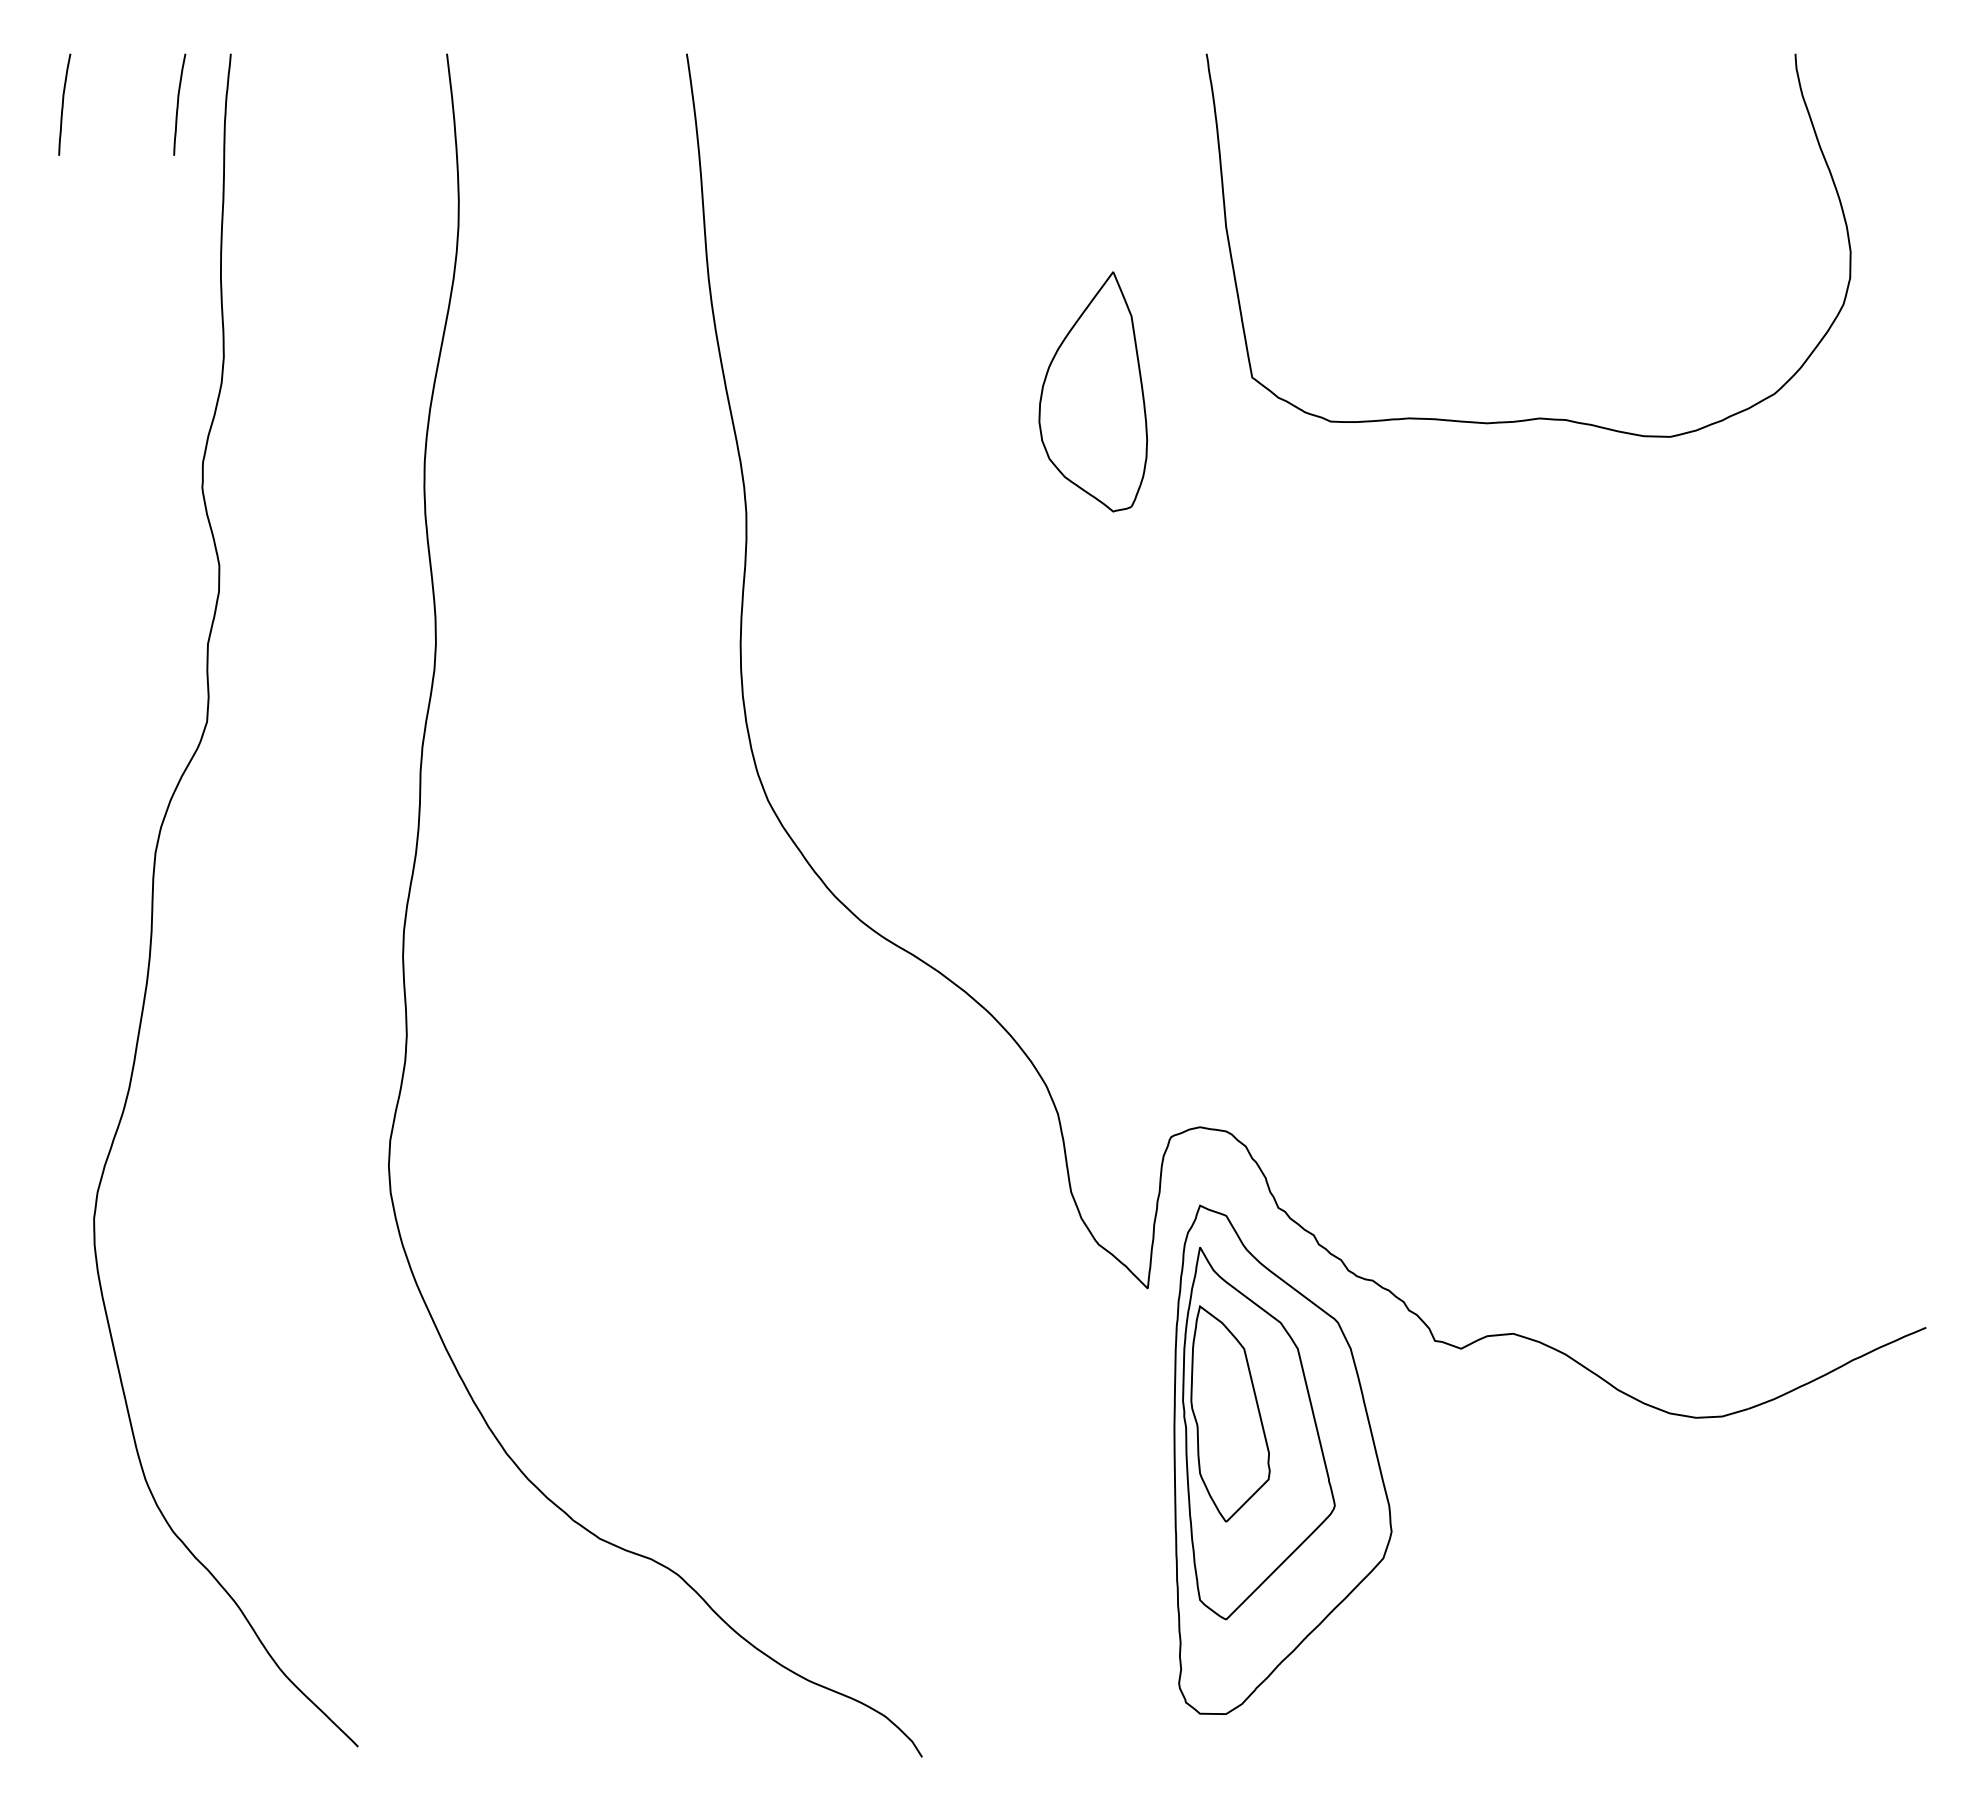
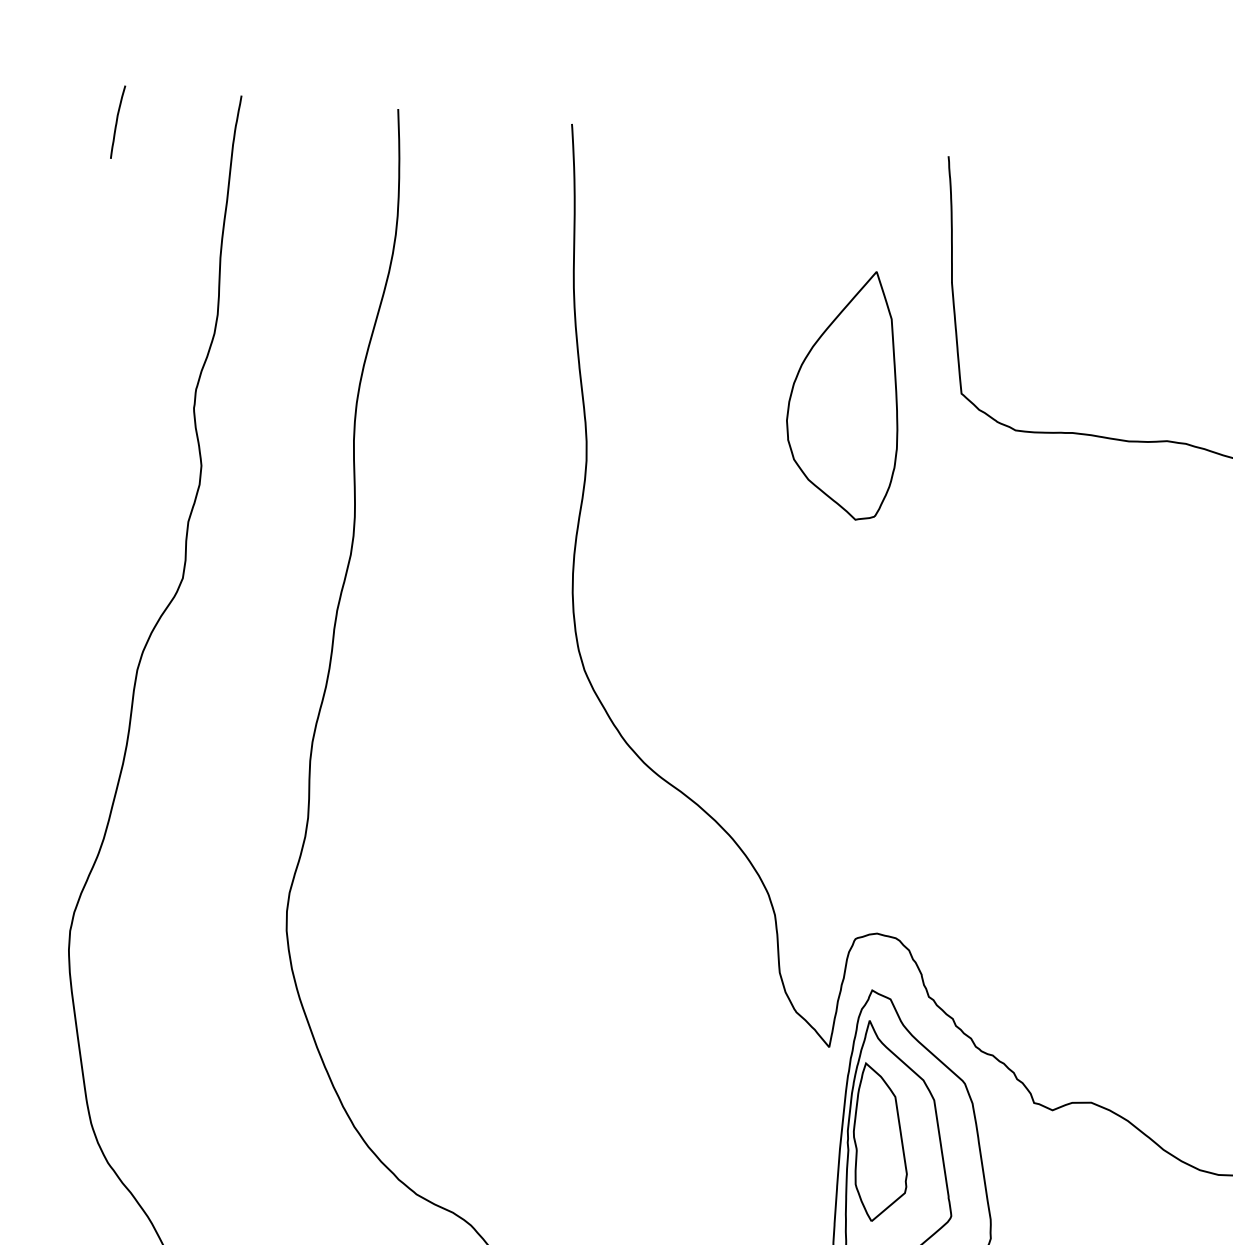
curve: (178, 104) -> (200, 129), removed
part: (1093, 391) -> (845, 393), size x1.43

